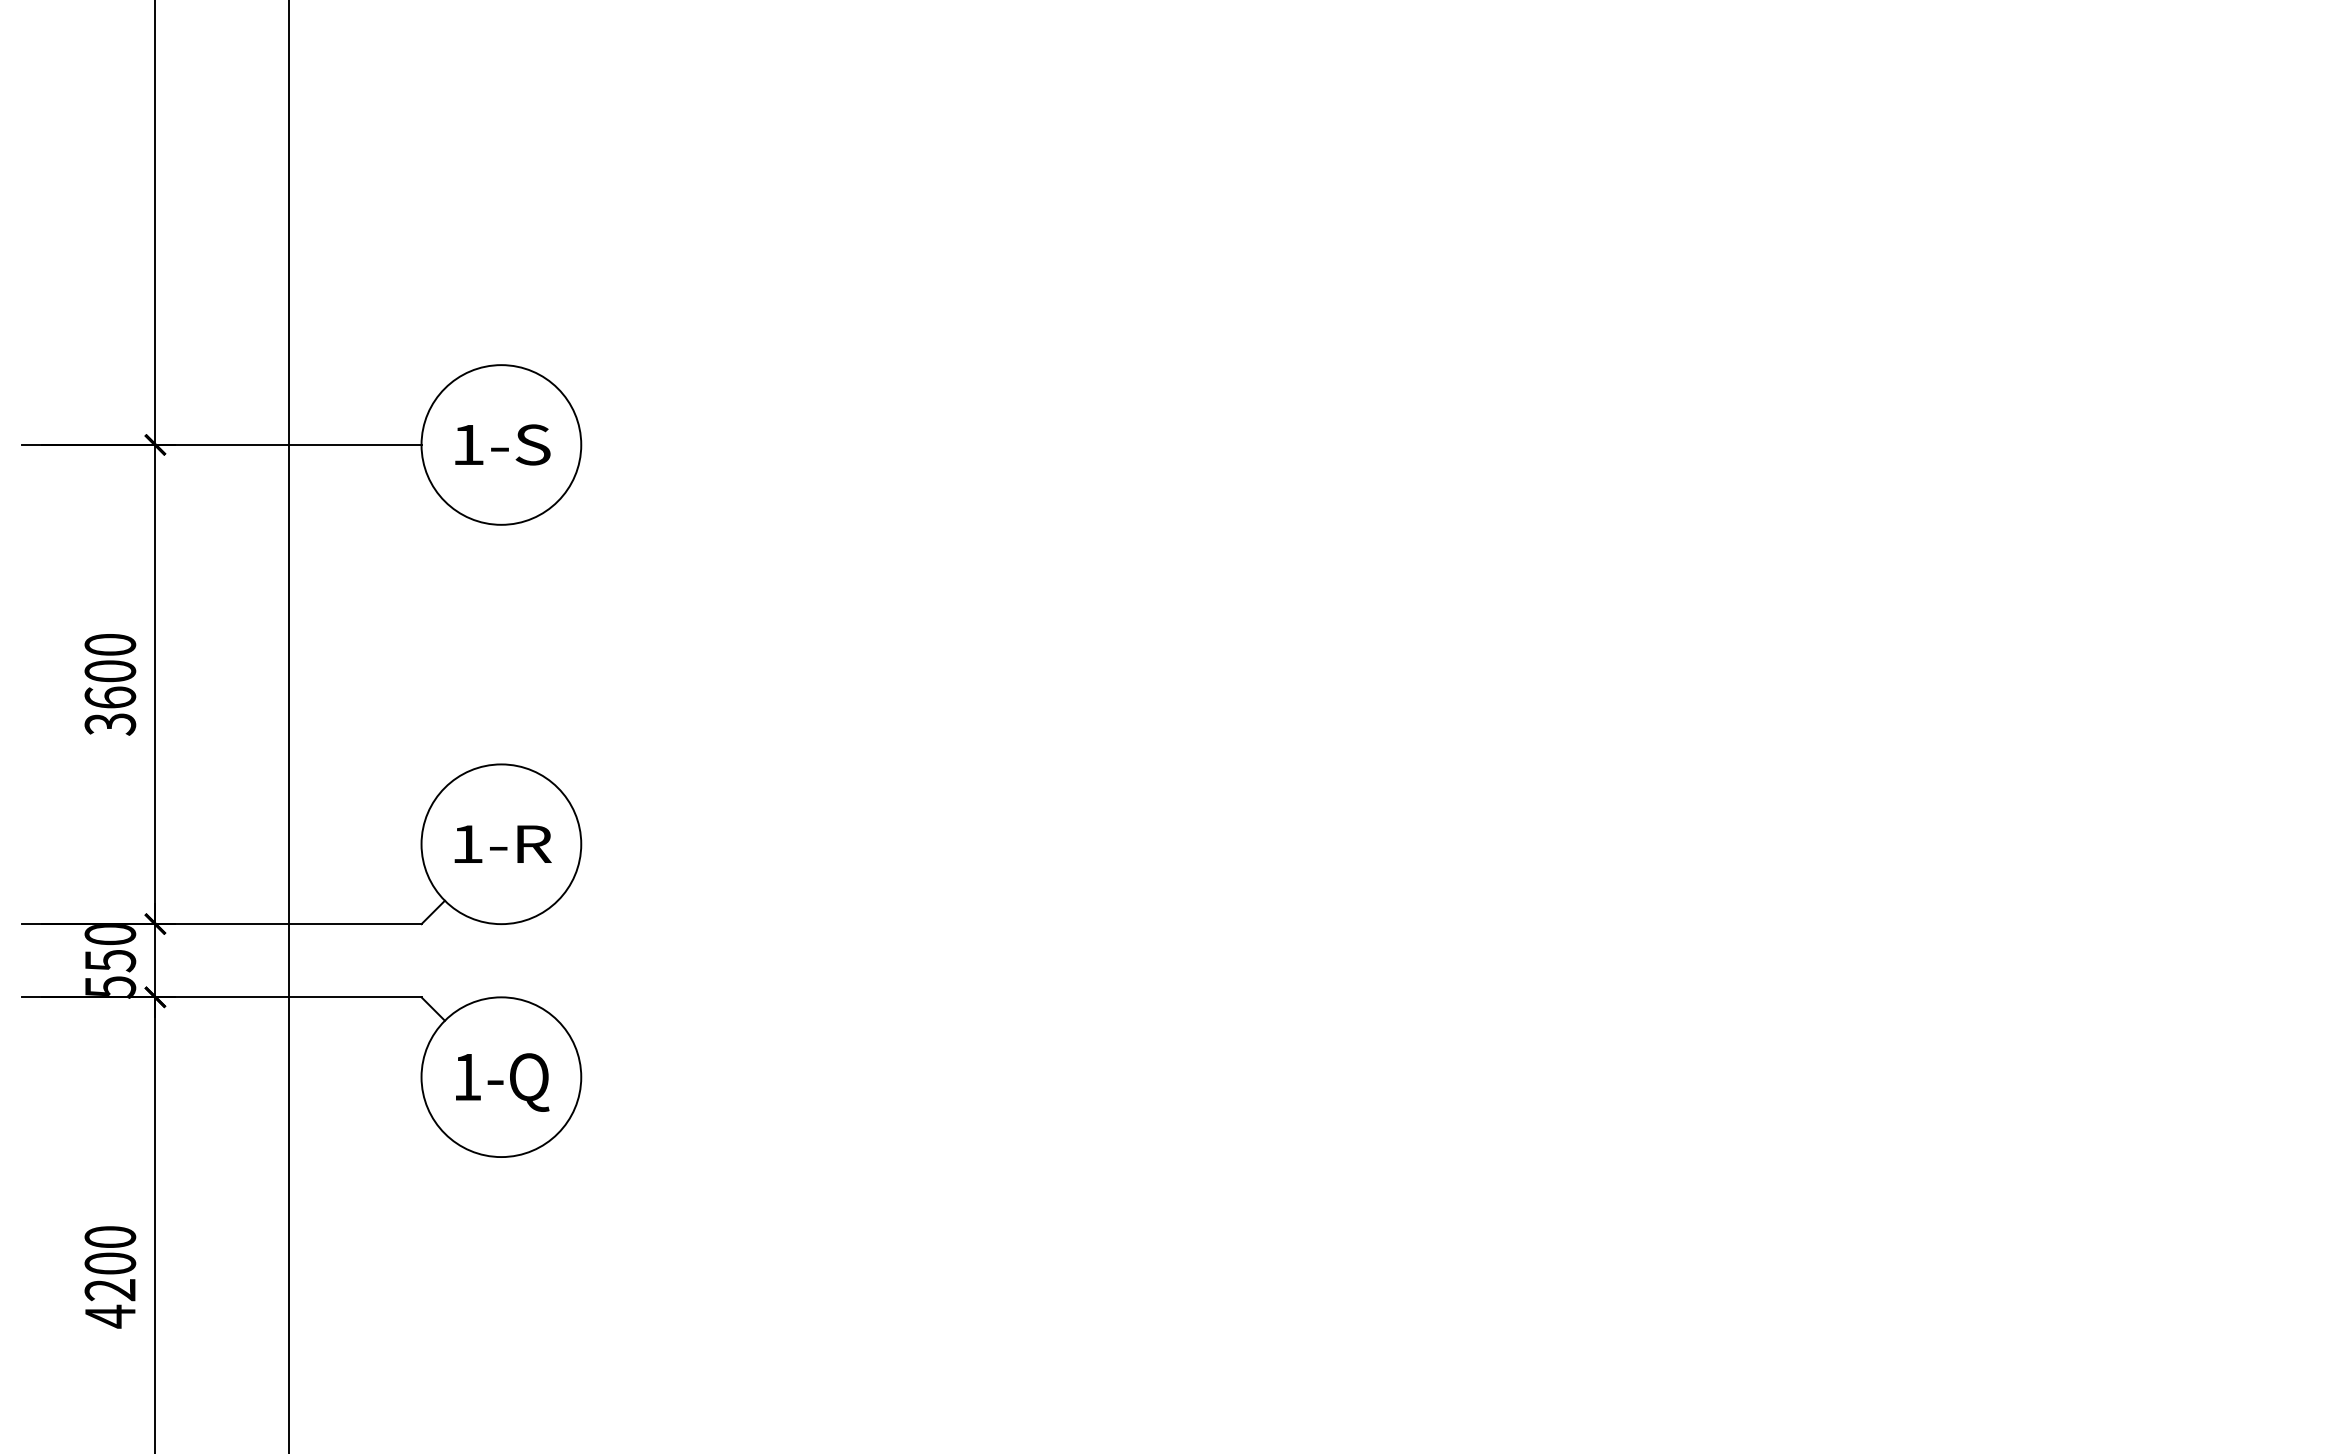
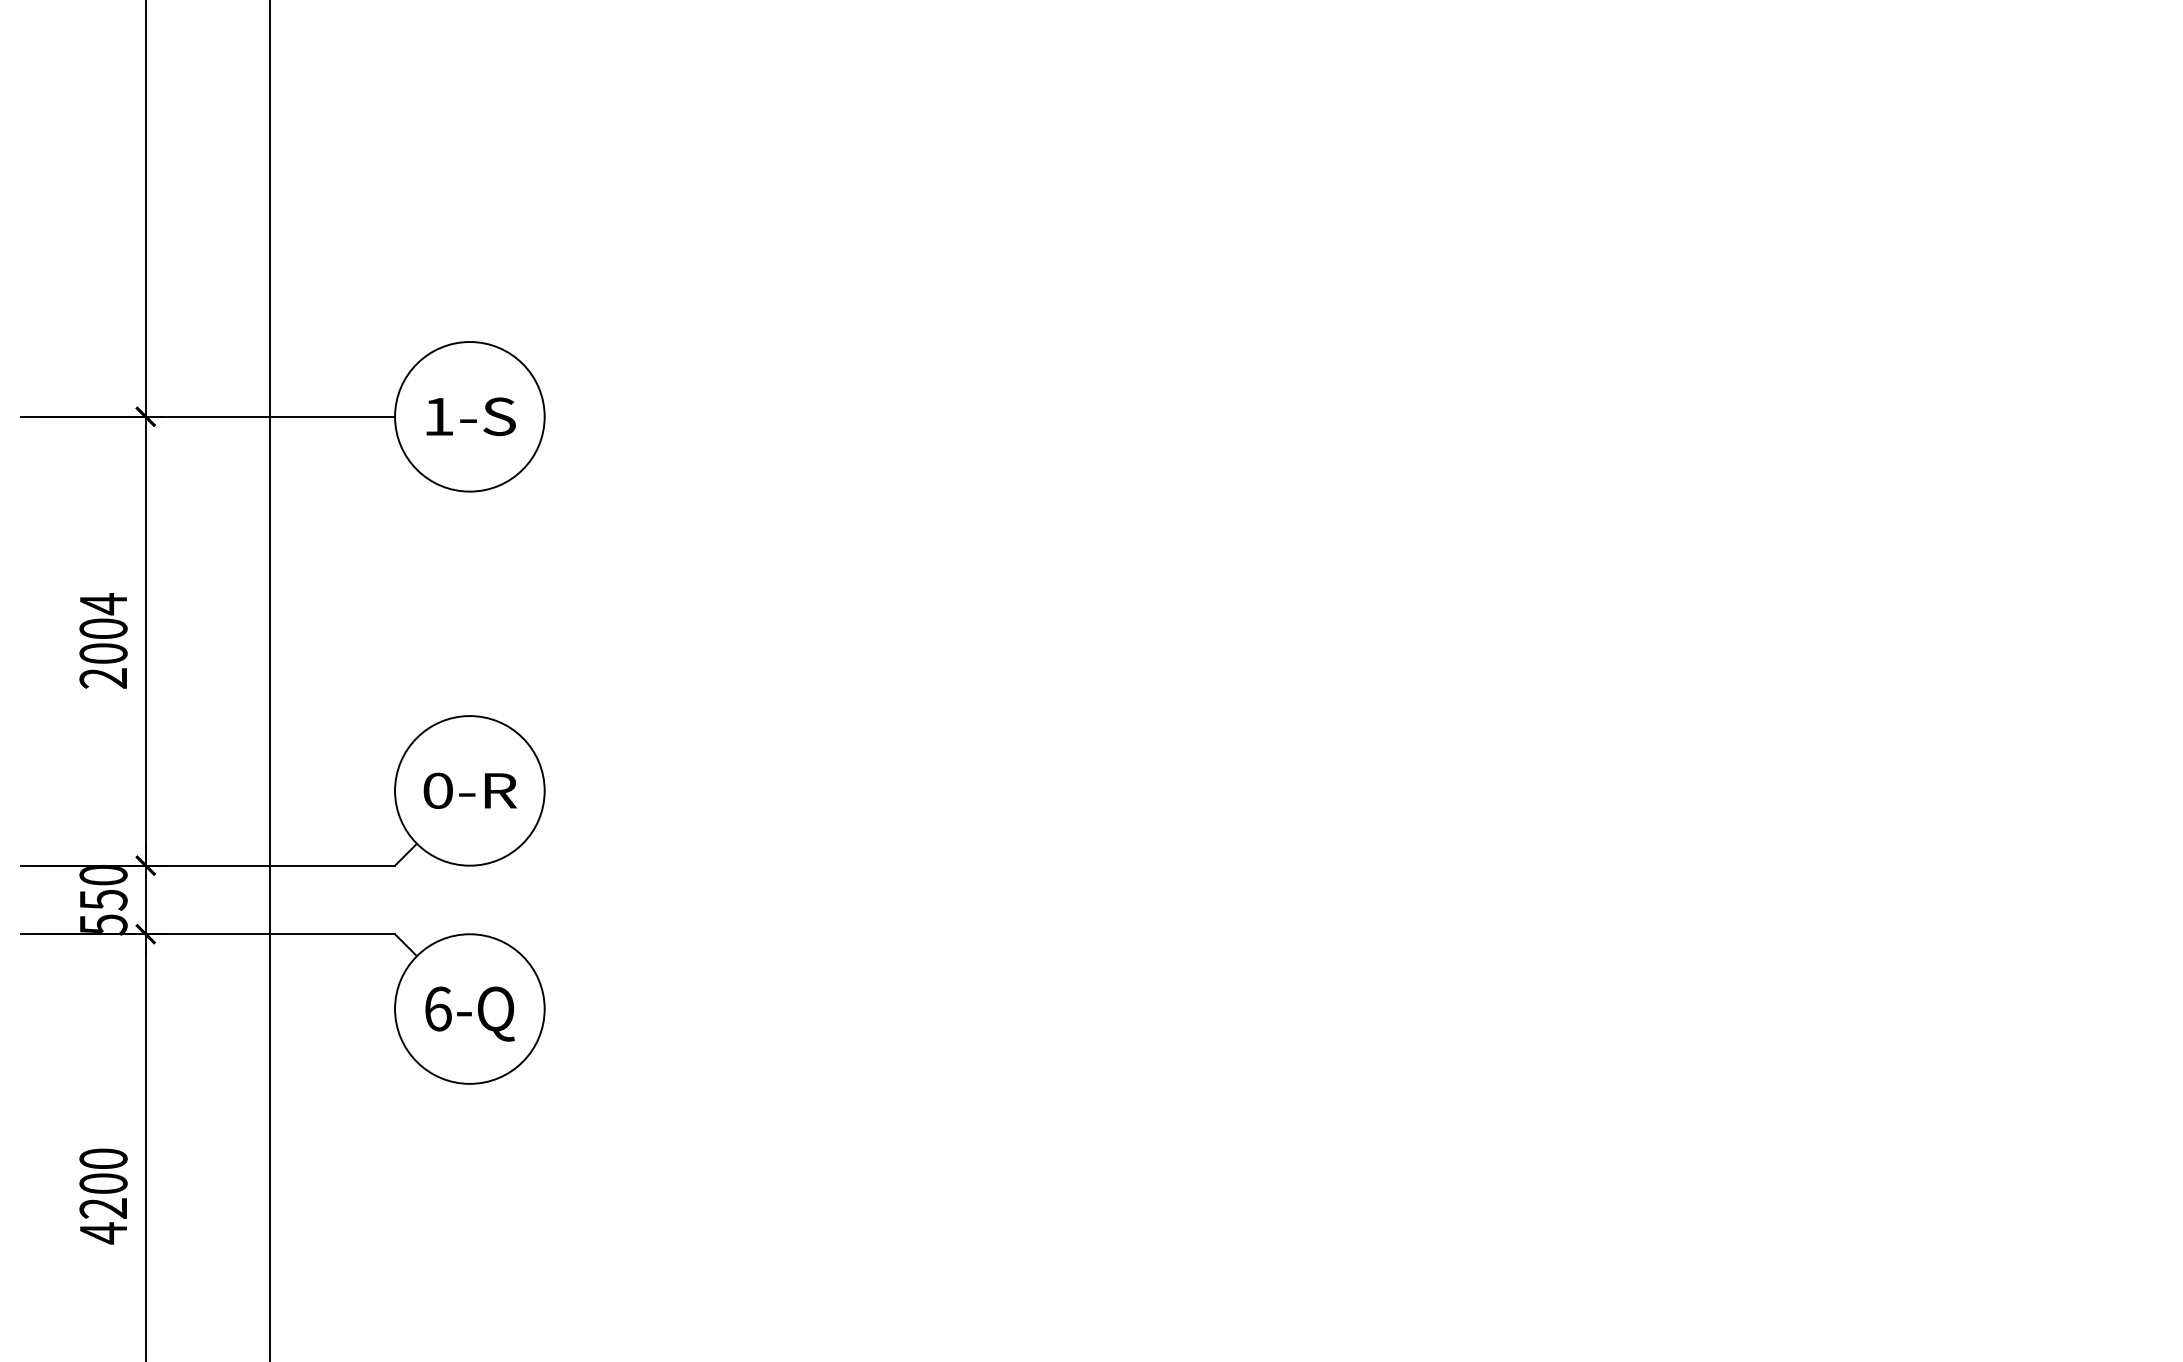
text: (110, 684) -> (103, 641), 3600 -> 2004
text: (466, 843) -> (437, 790), 1-R -> 0-R
text: (467, 1076) -> (438, 1008), 1-Q -> 6-Q

